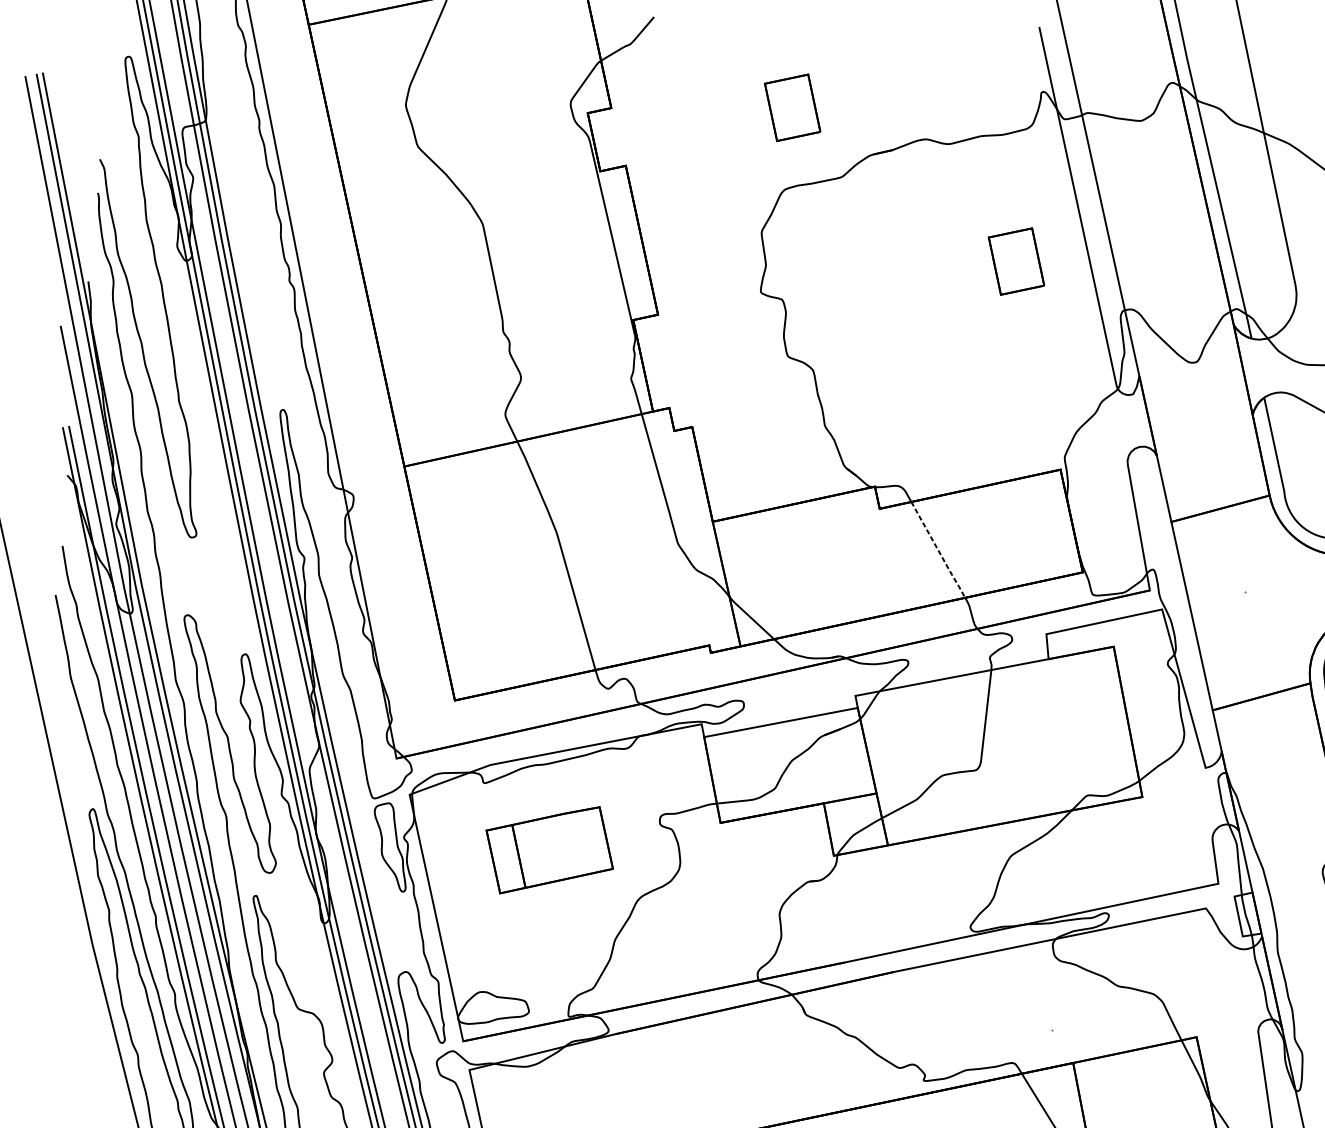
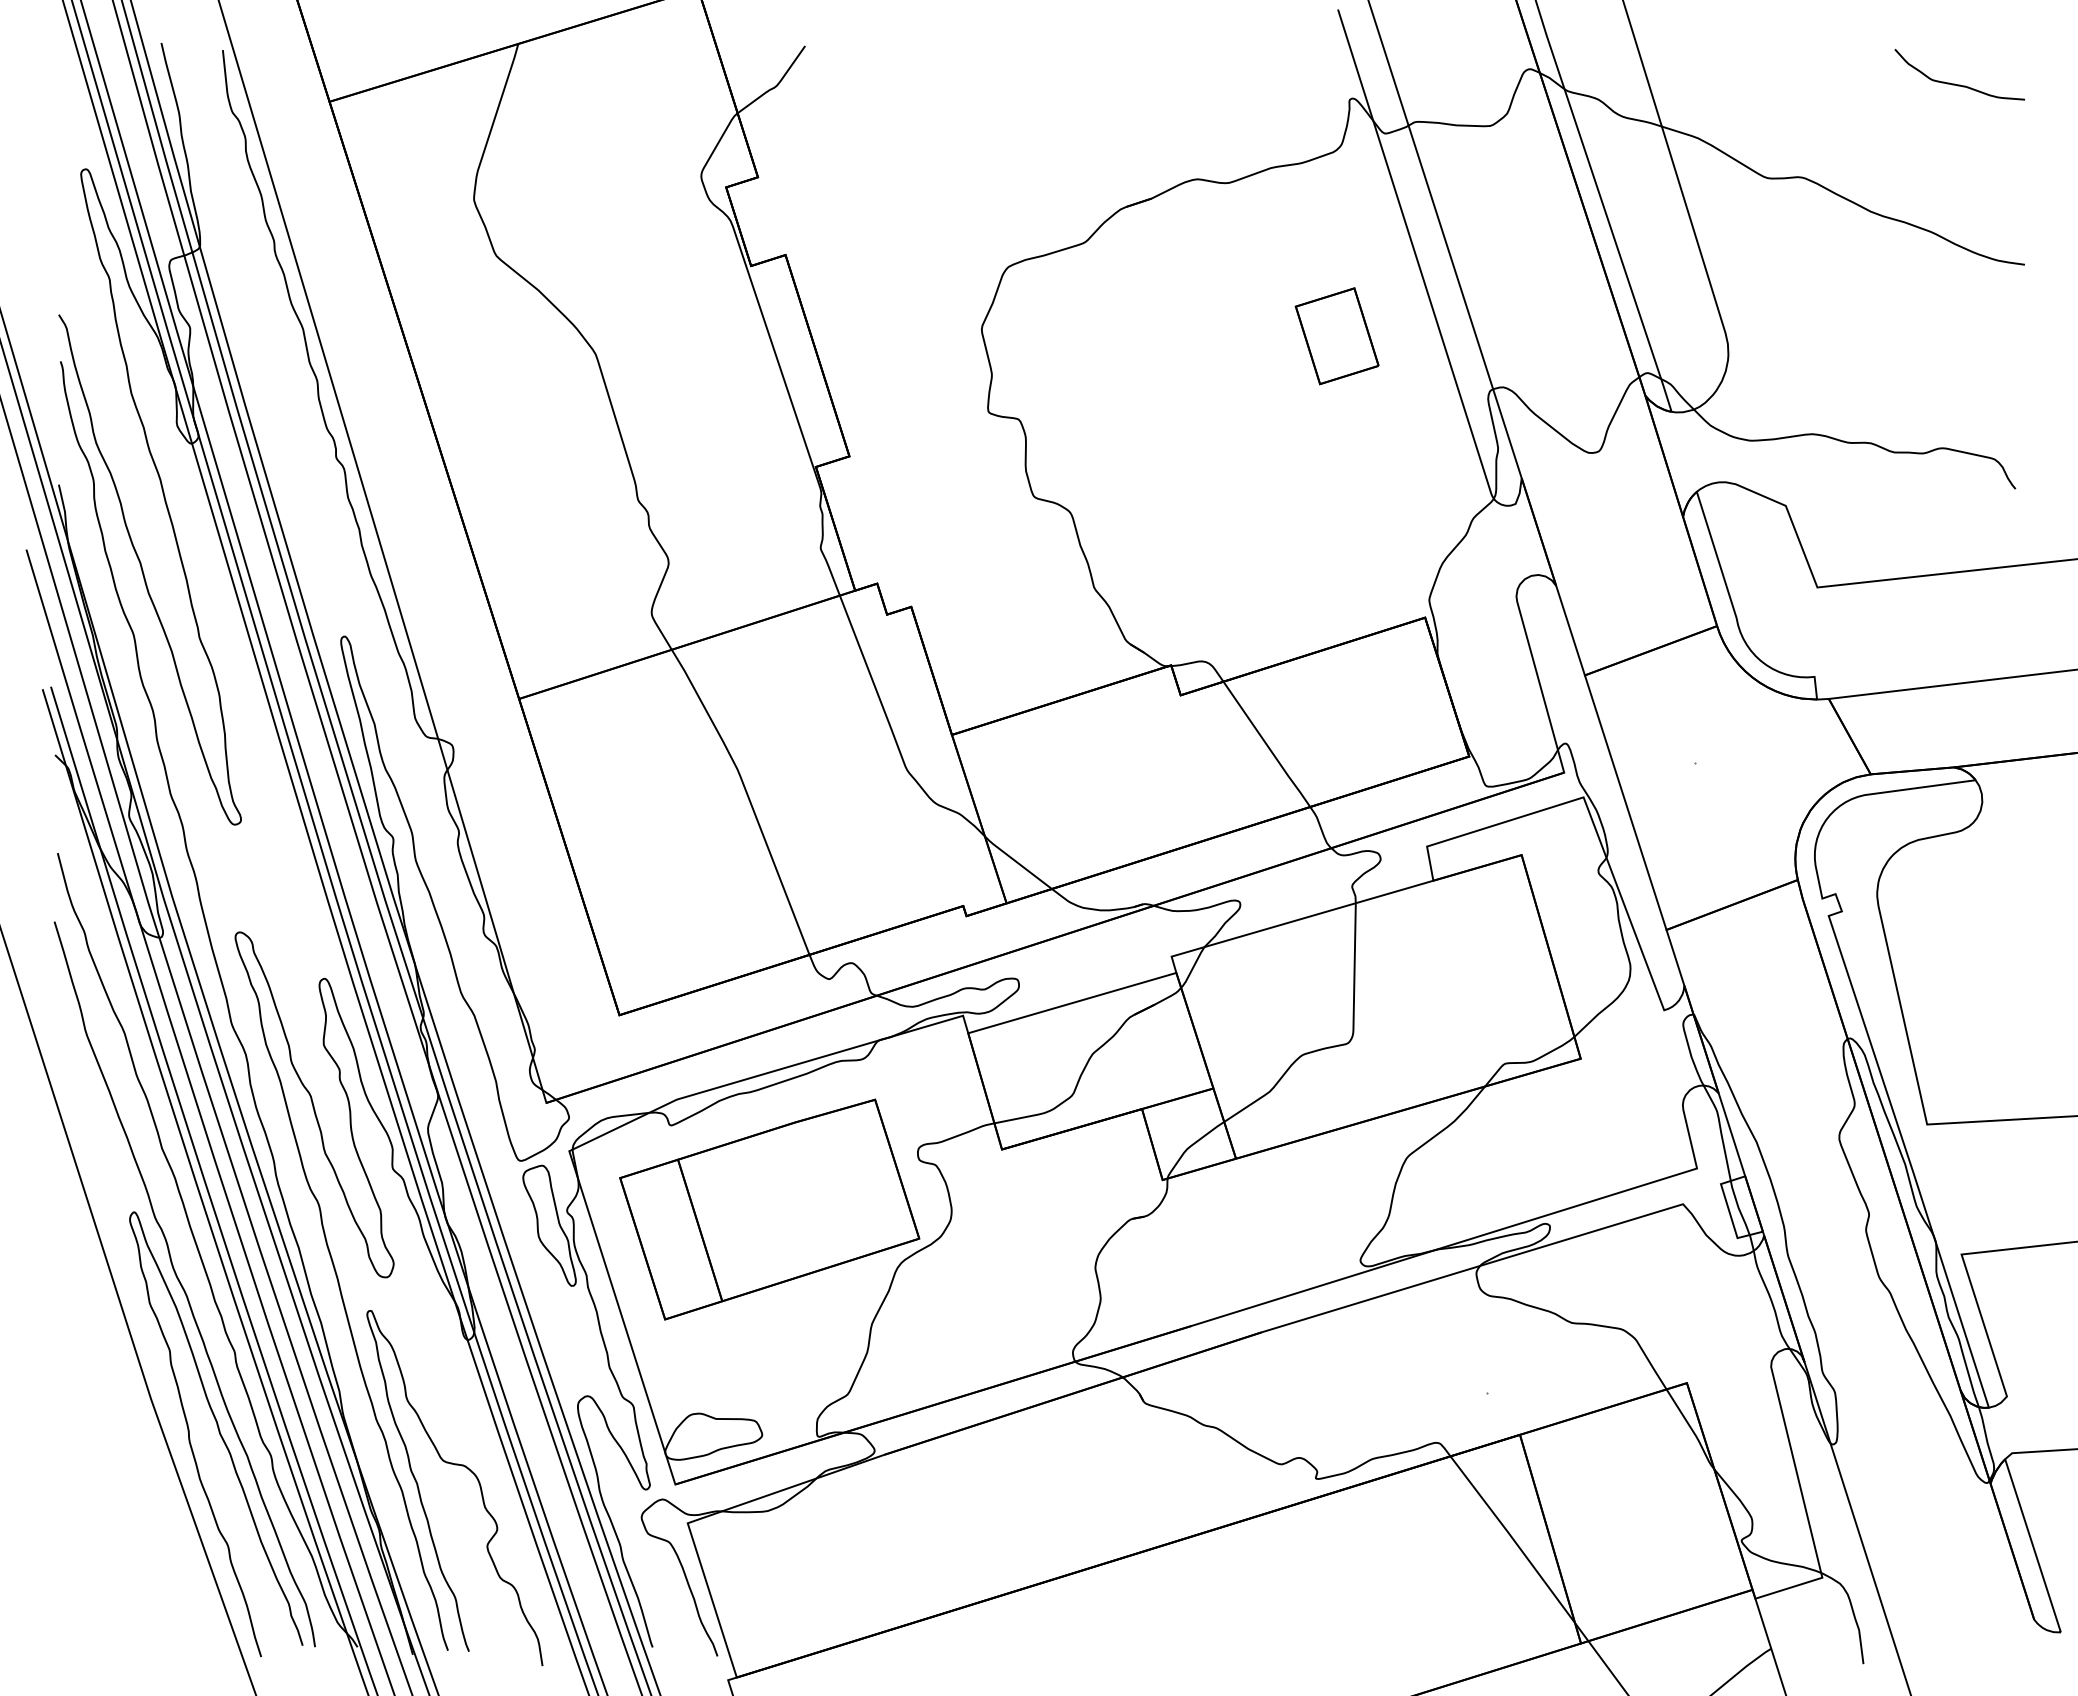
part: (792, 107) -> (1007, 153), removed
line: (938, 550) -> (1267, 745), dashed -> solid
part: (549, 850) -> (769, 1209), size x1.67

